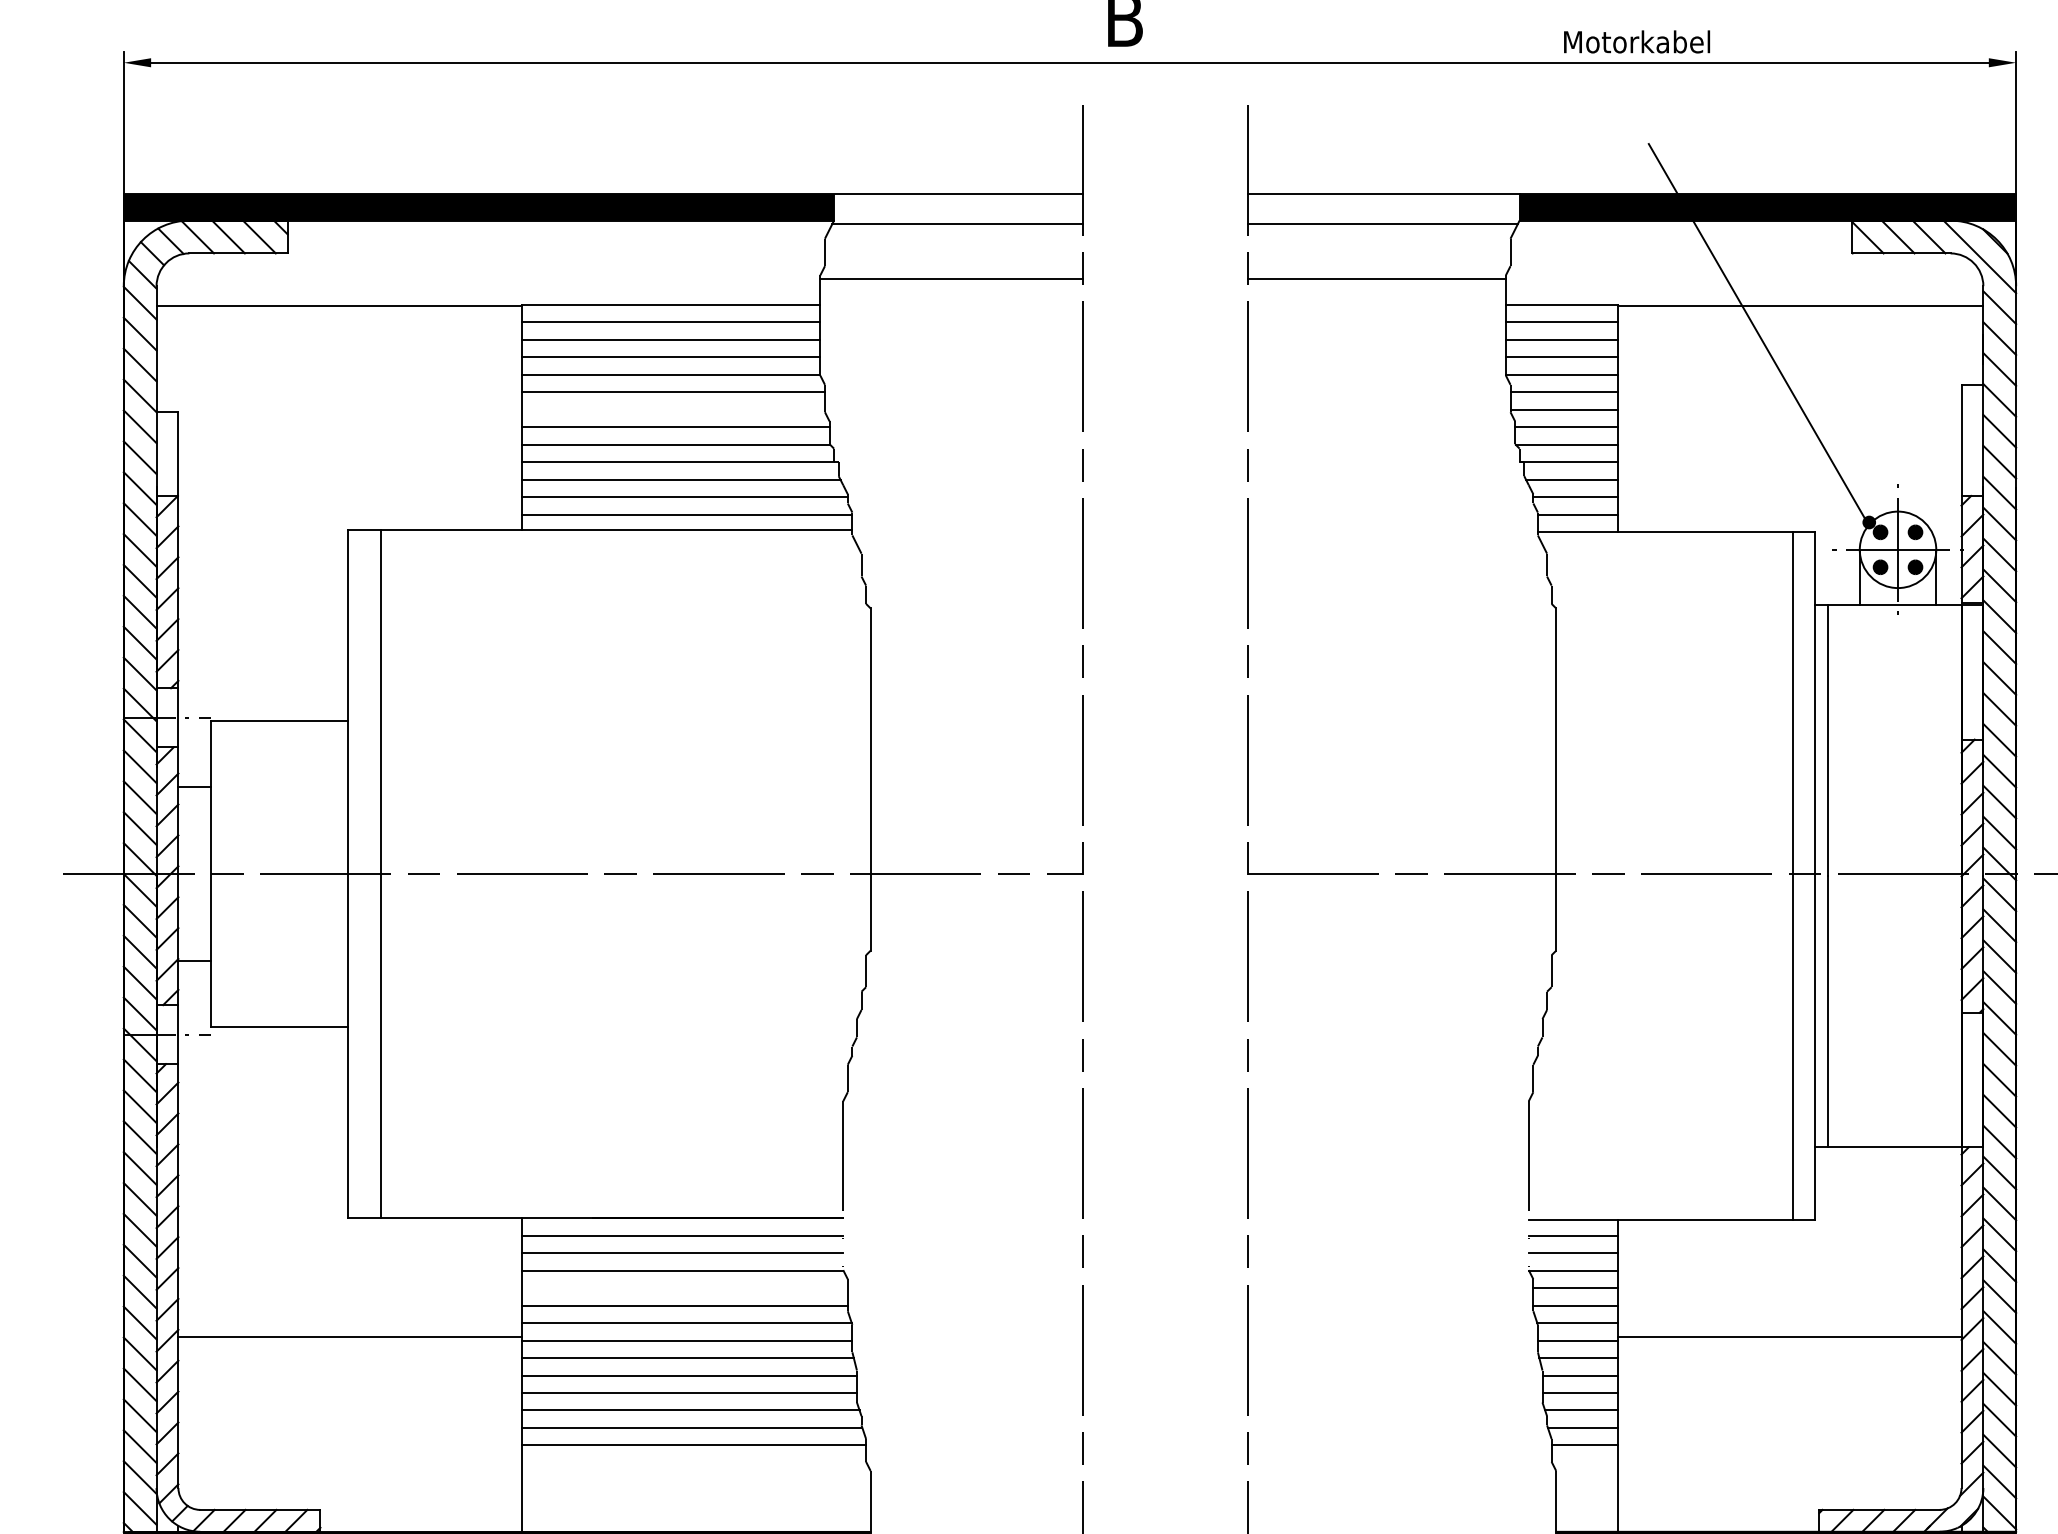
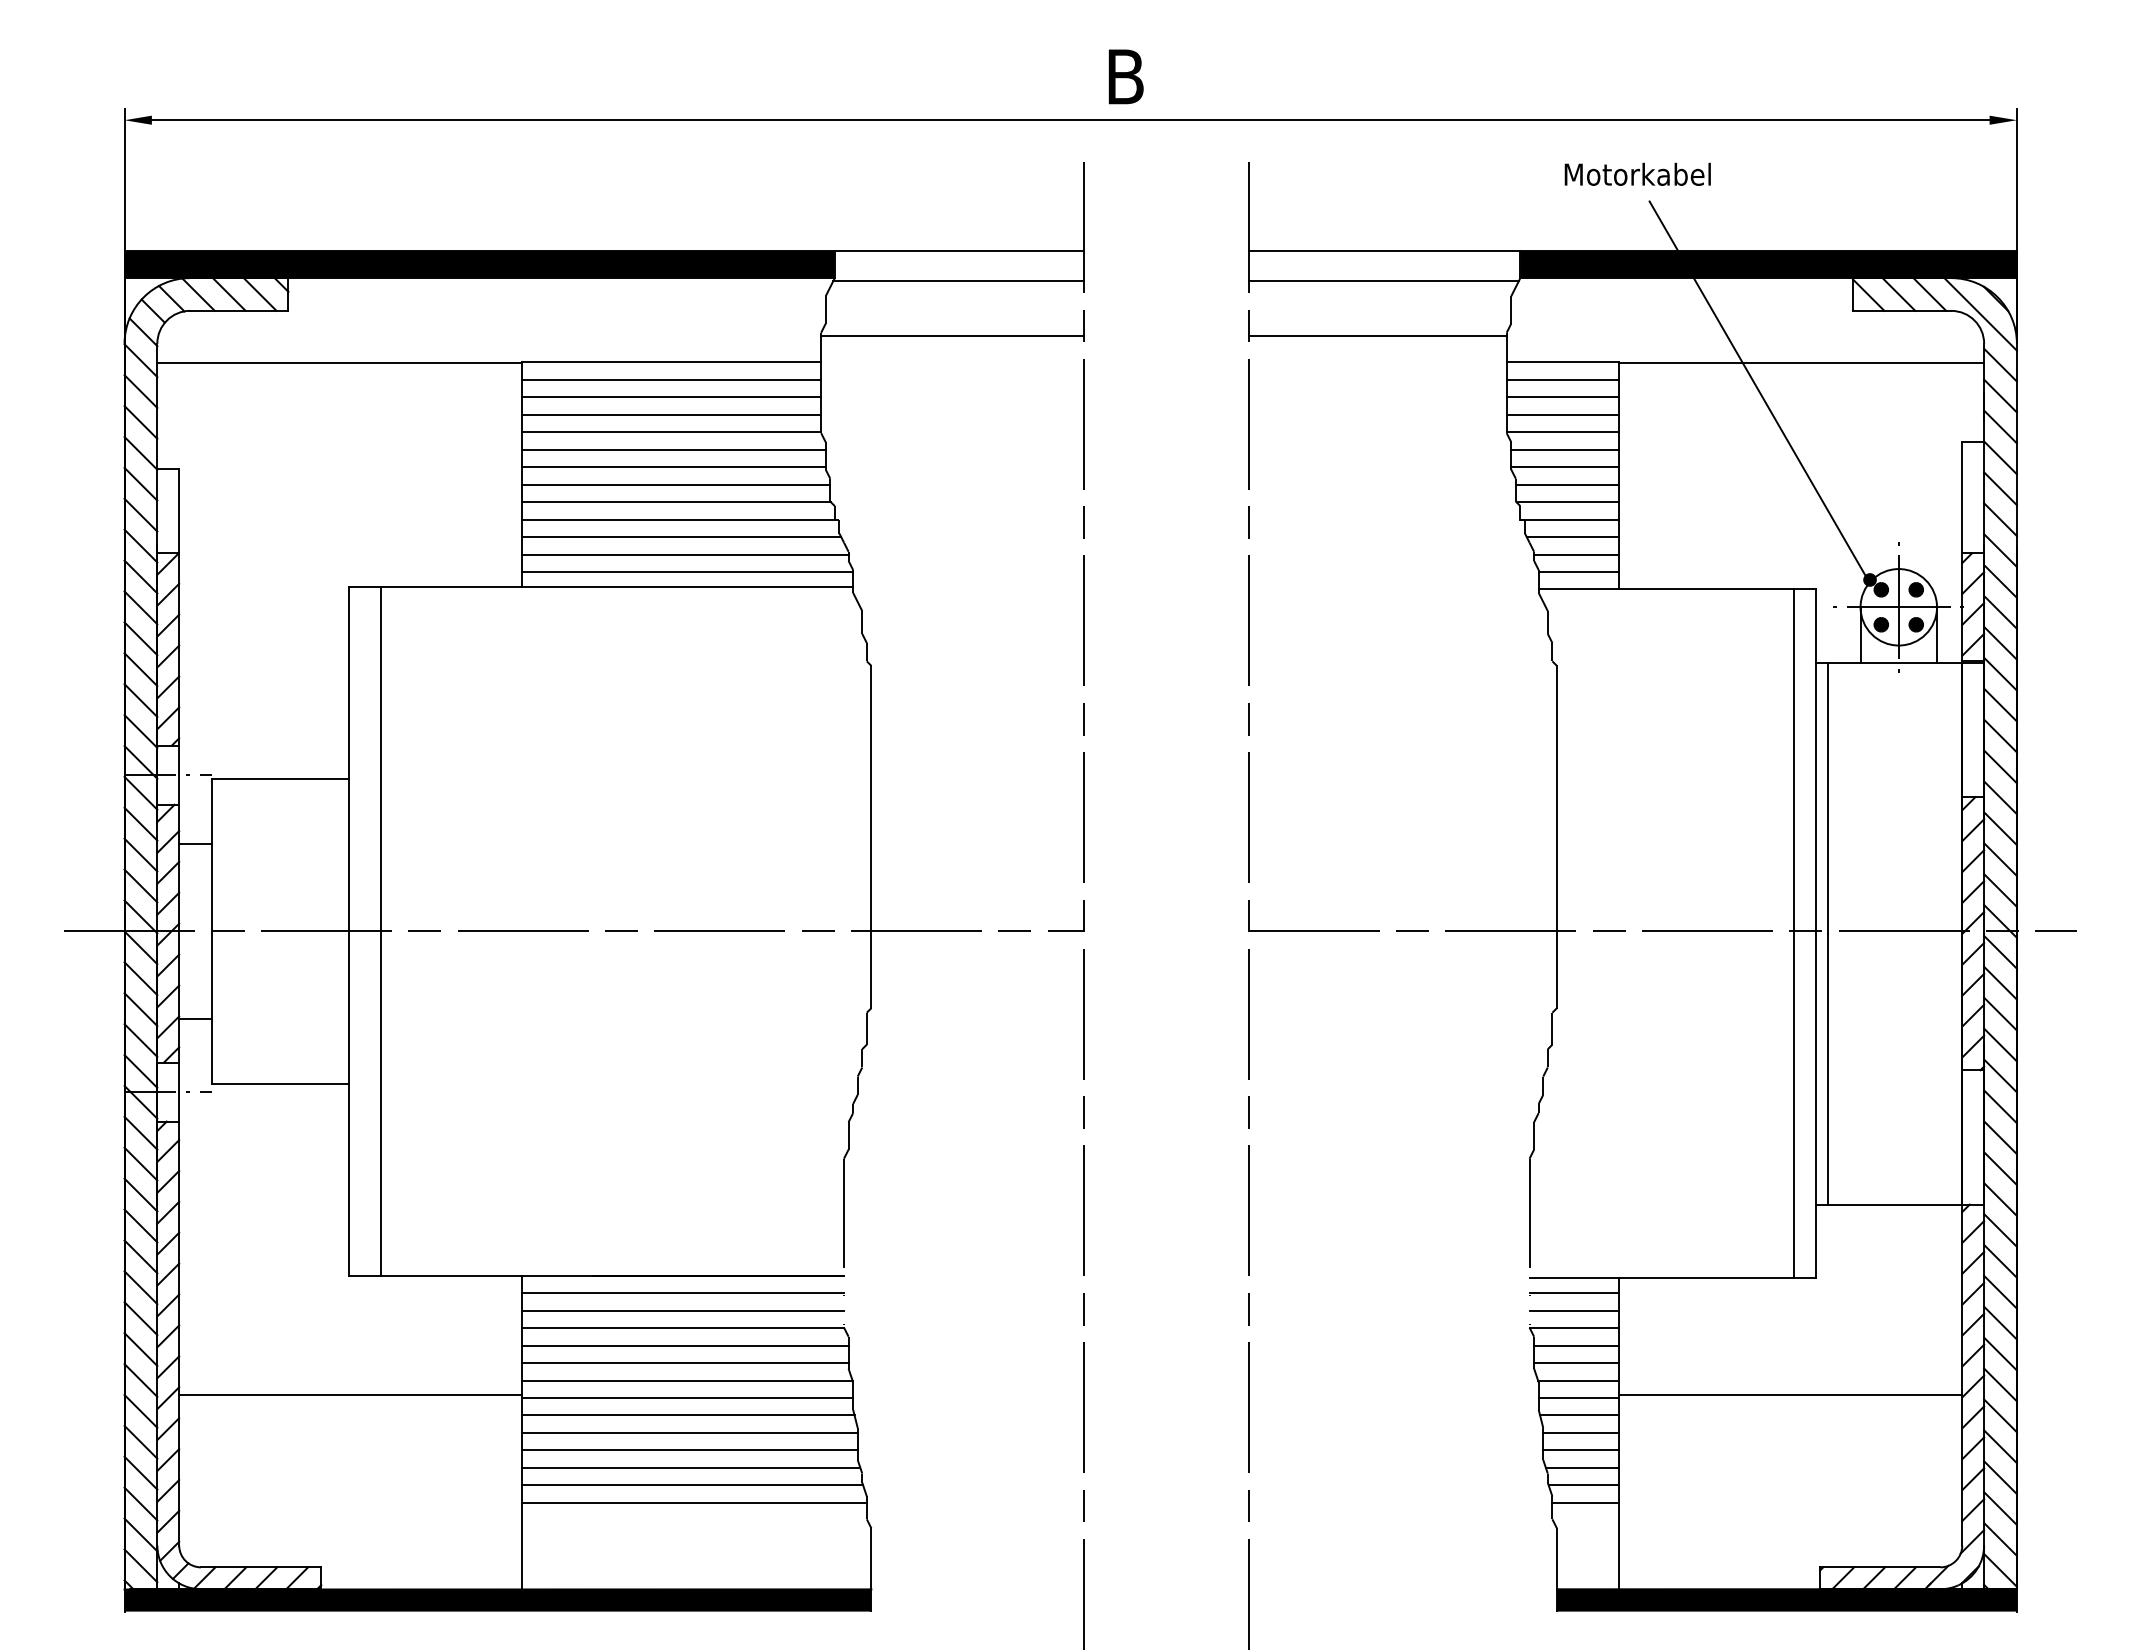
text: (1636, 41) -> (1637, 173), moved
line: (672, 410) -> (673, 467), added
line: (684, 1288) -> (685, 1345), added

